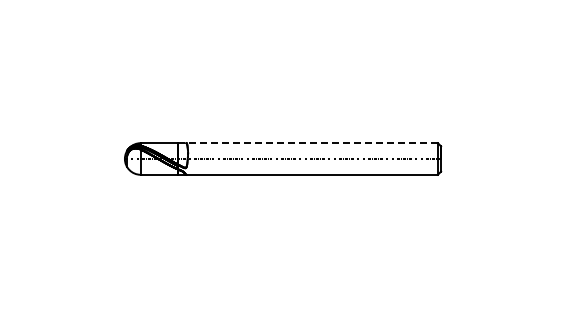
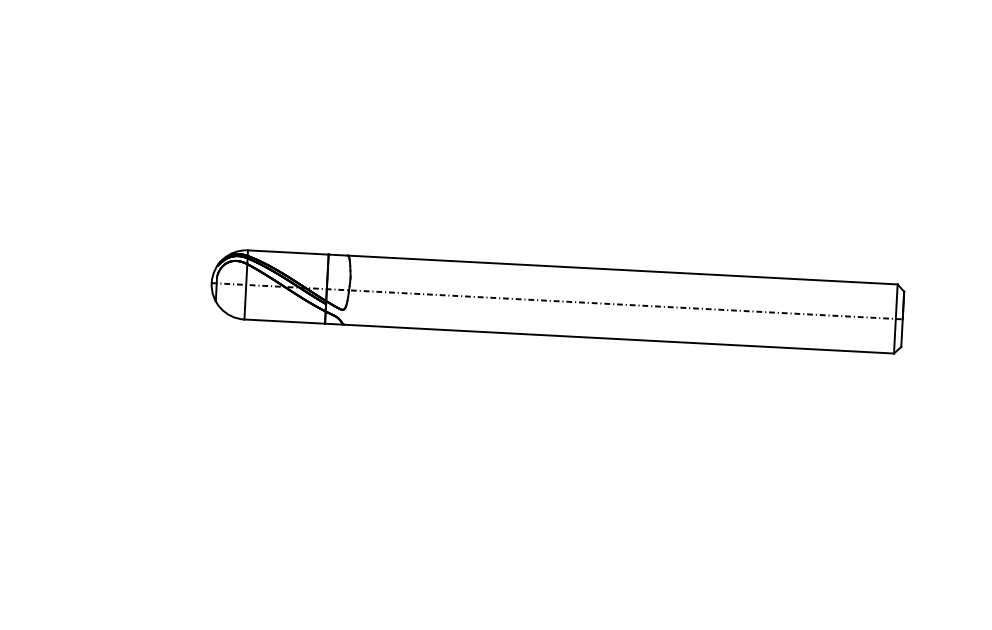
line: (308, 143) -> (614, 270), dashed -> solid

